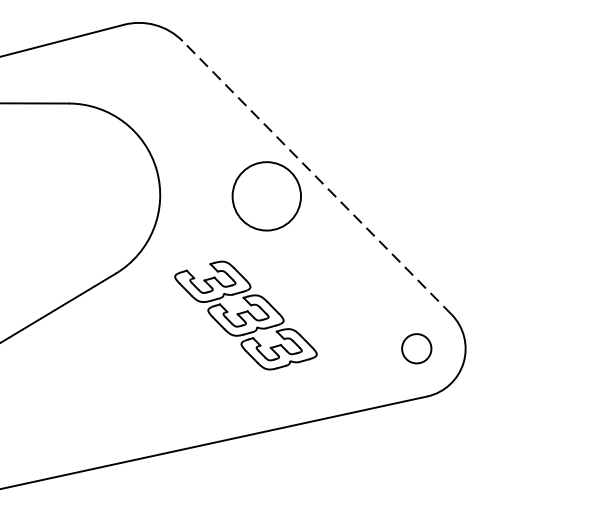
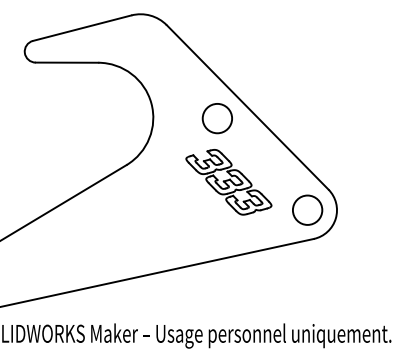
line: (316, 177) -> (247, 107), dashed -> solid
circle: (266, 196) -> (217, 118), size x0.71
part: (245, 315) -> (228, 182), moved
circle: (416, 347) -> (307, 209), size x1.67

